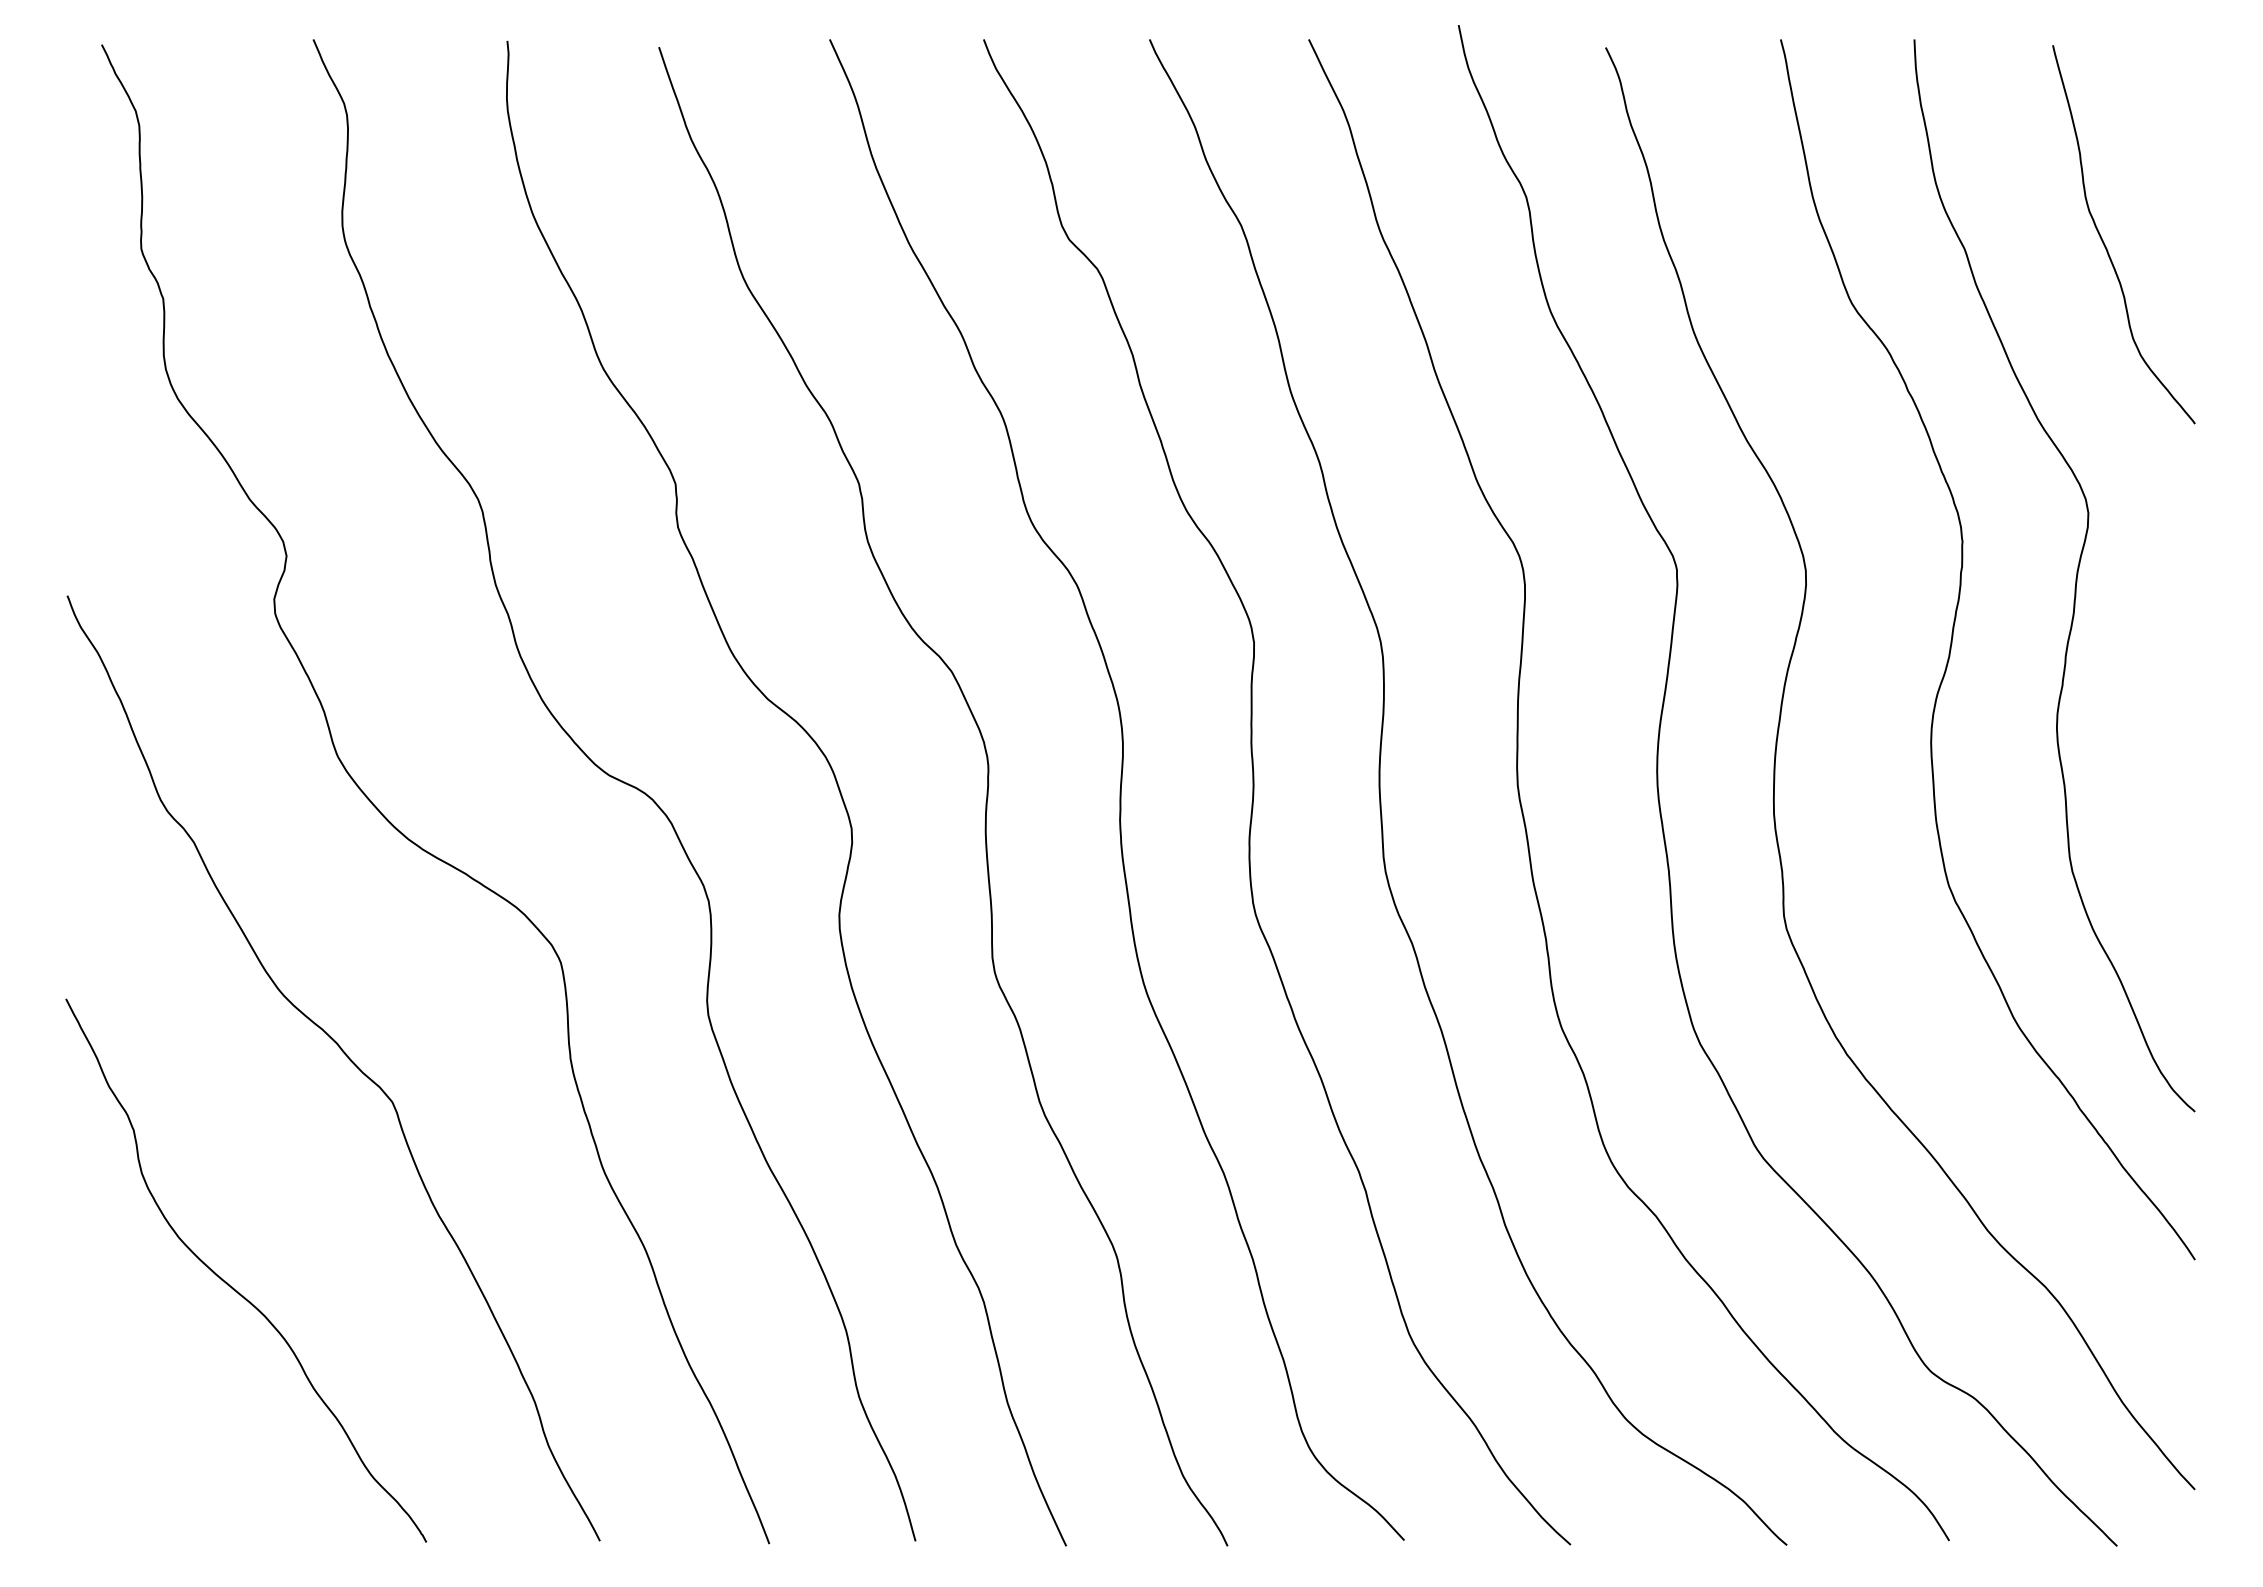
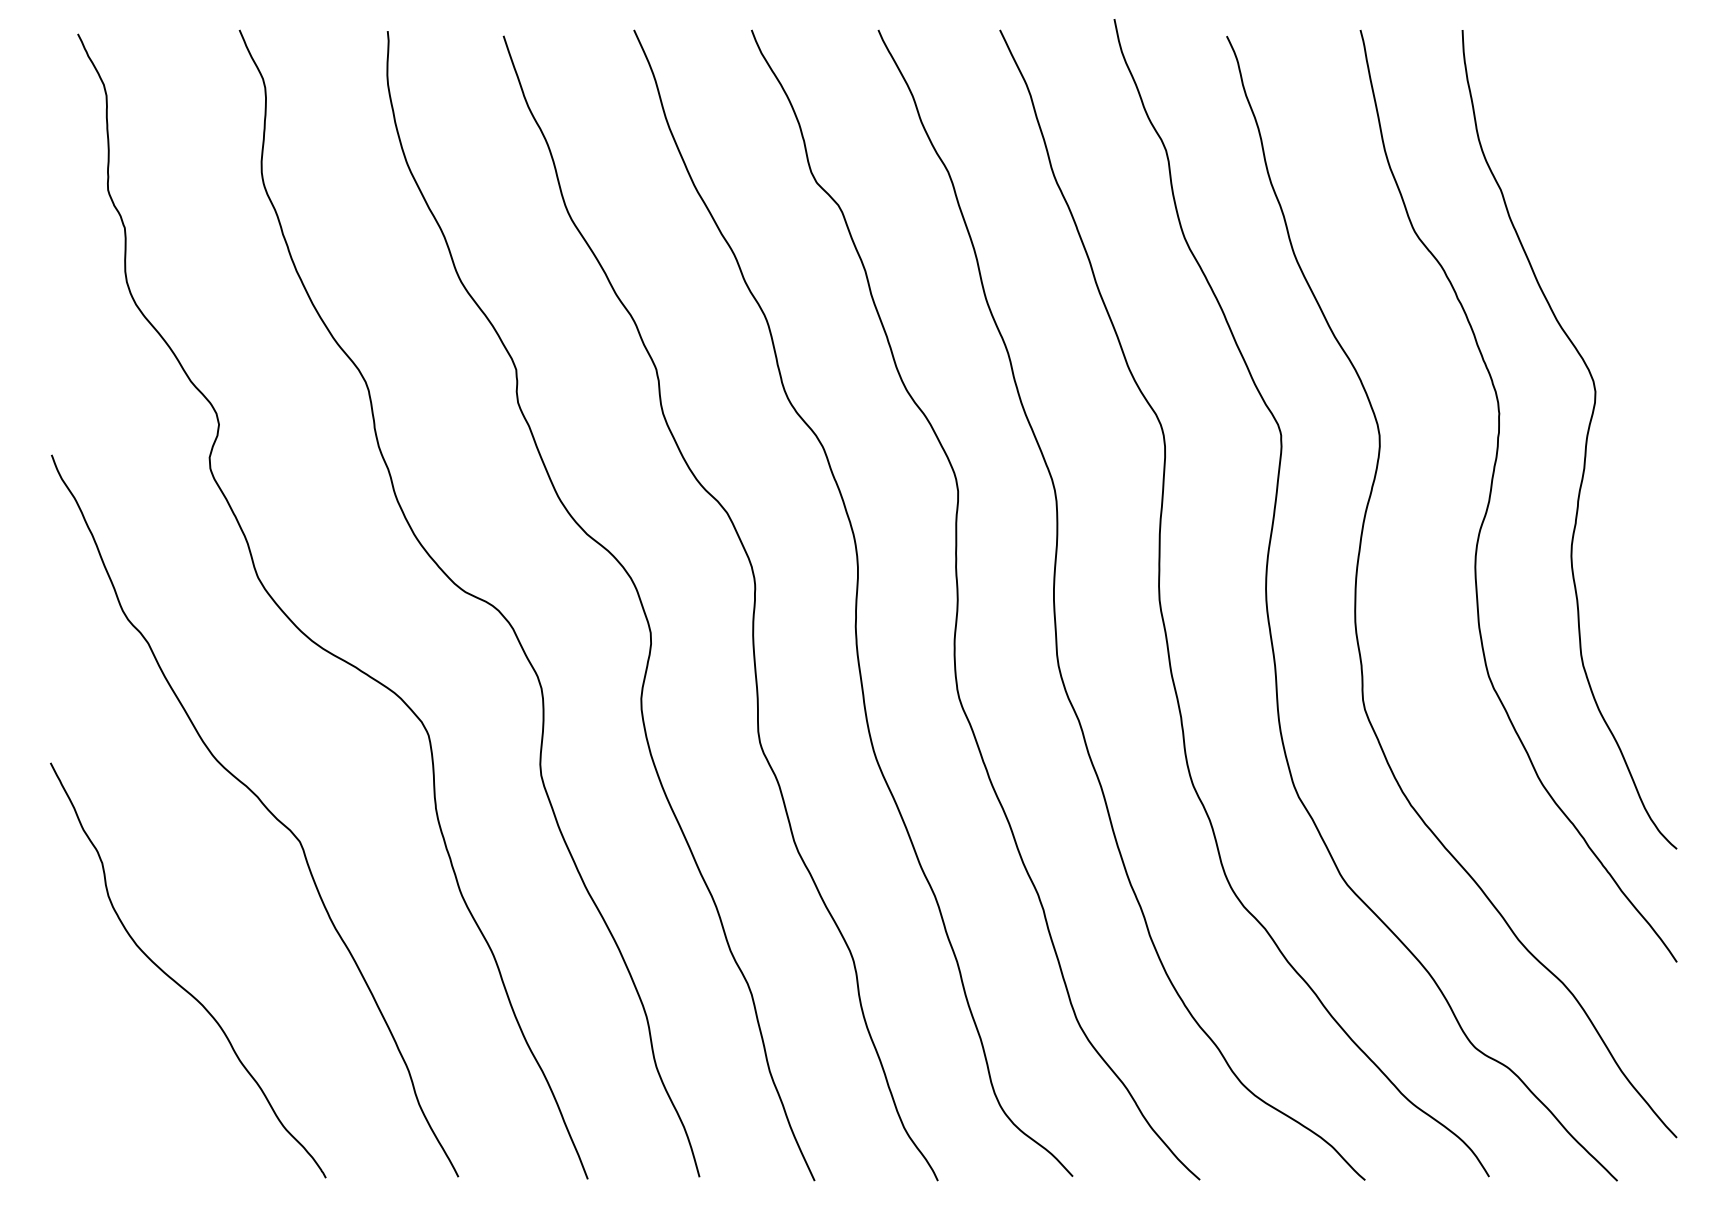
curve: (2105, 244) -> (1608, 186), removed

